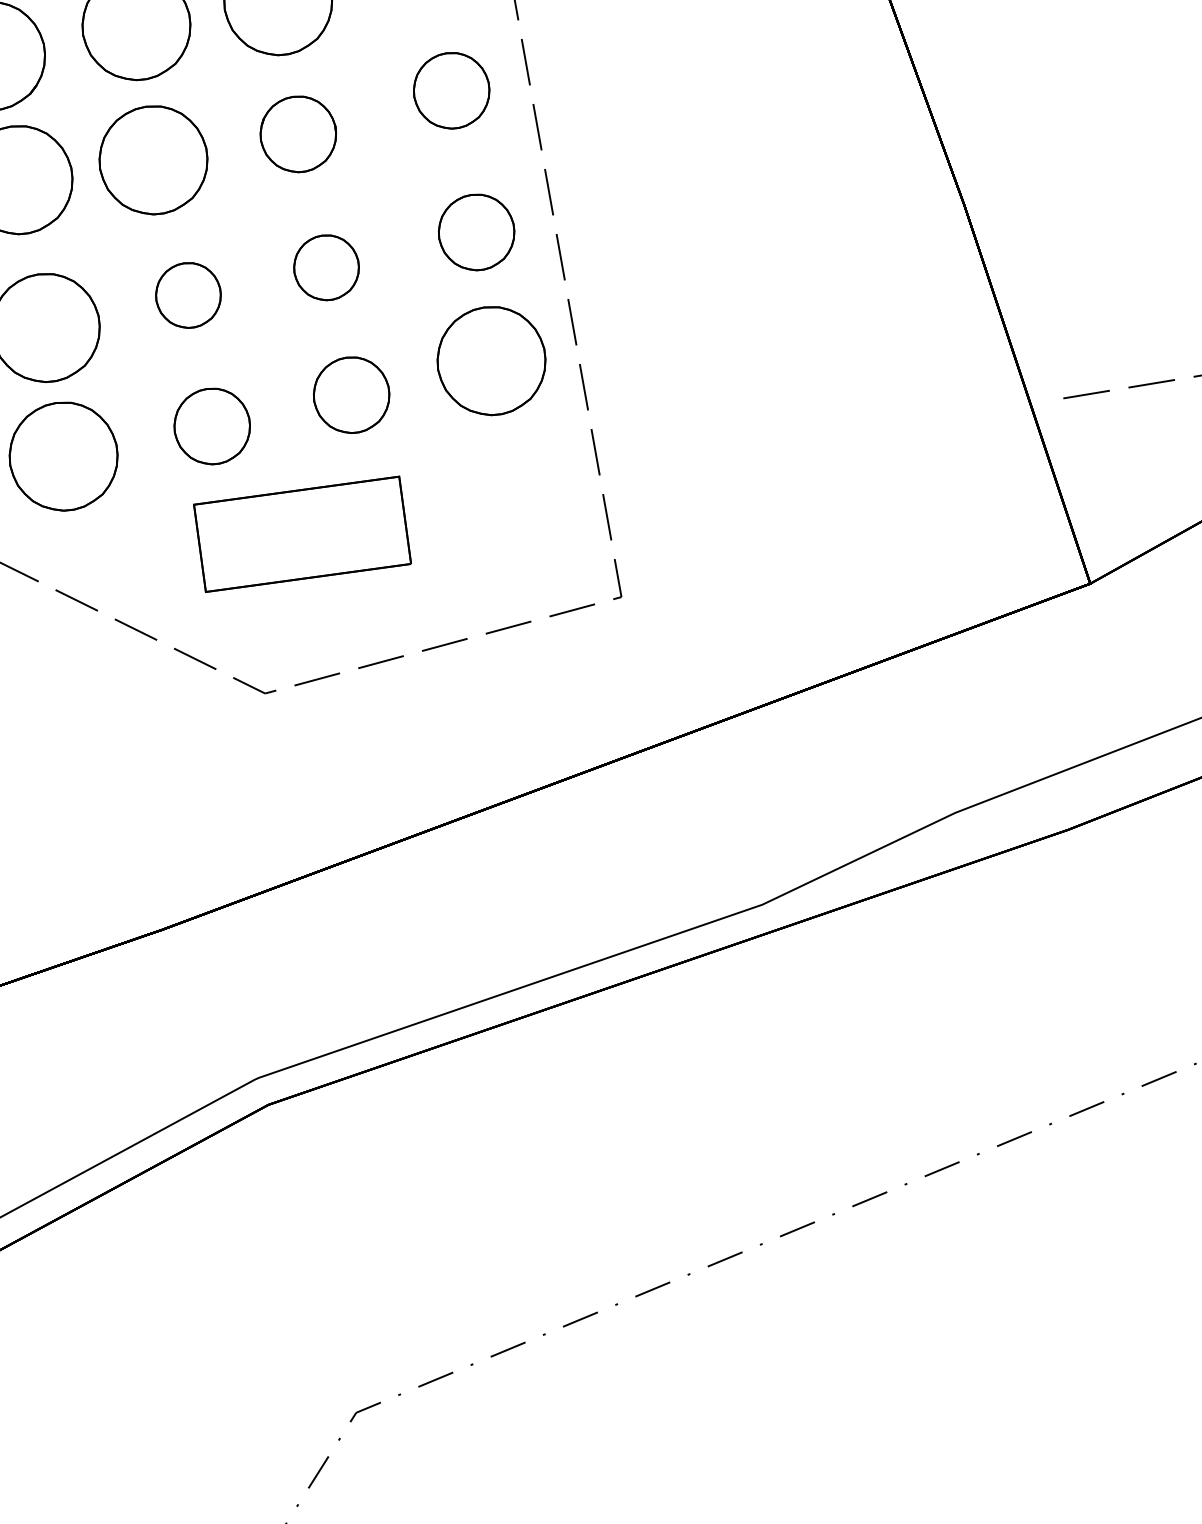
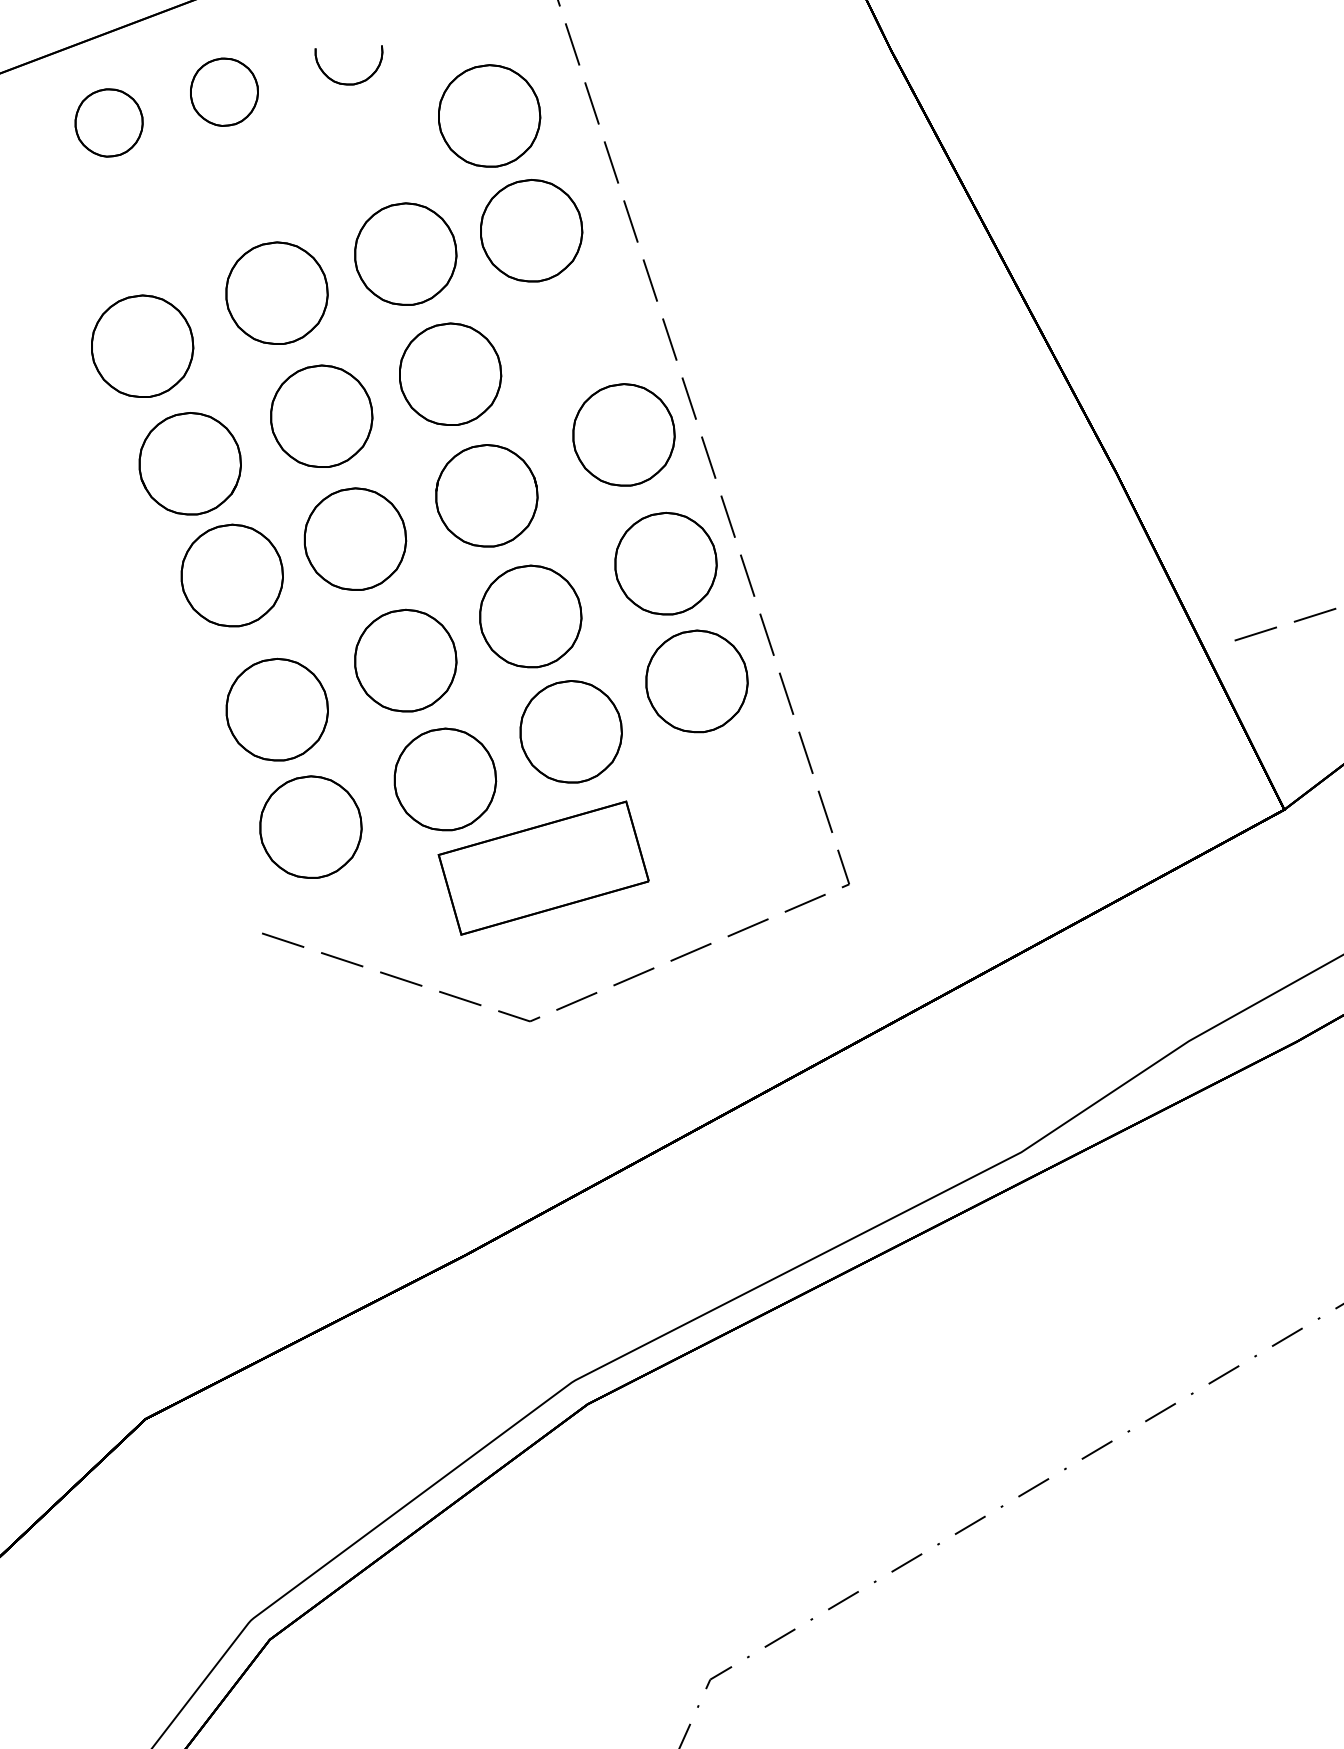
part: (451, 90) -> (623, 434), size x1.43
part: (298, 133) -> (486, 495), size x1.43
part: (476, 232) -> (665, 563), size x1.43
part: (326, 267) -> (530, 616), size x1.67
part: (188, 295) -> (405, 660), size x1.67
part: (351, 394) -> (570, 731), size x1.43
part: (212, 426) -> (445, 779), size x1.43

